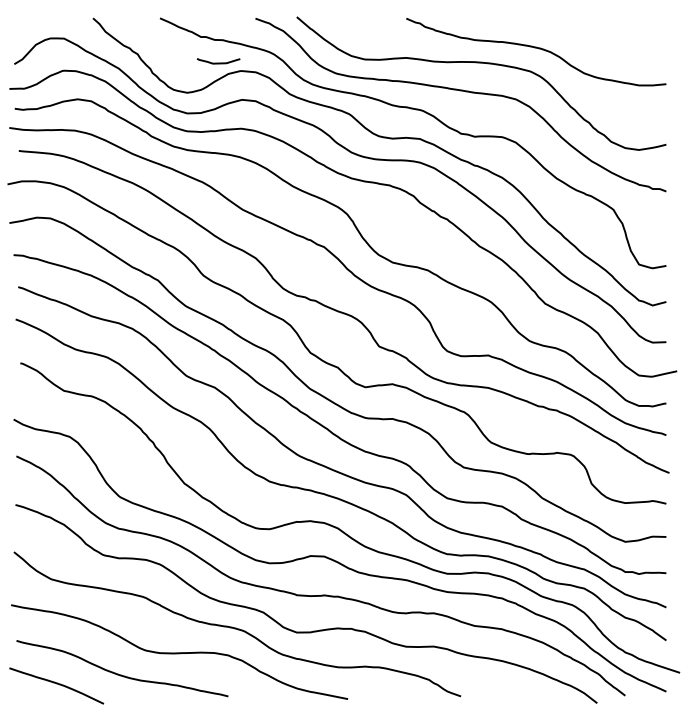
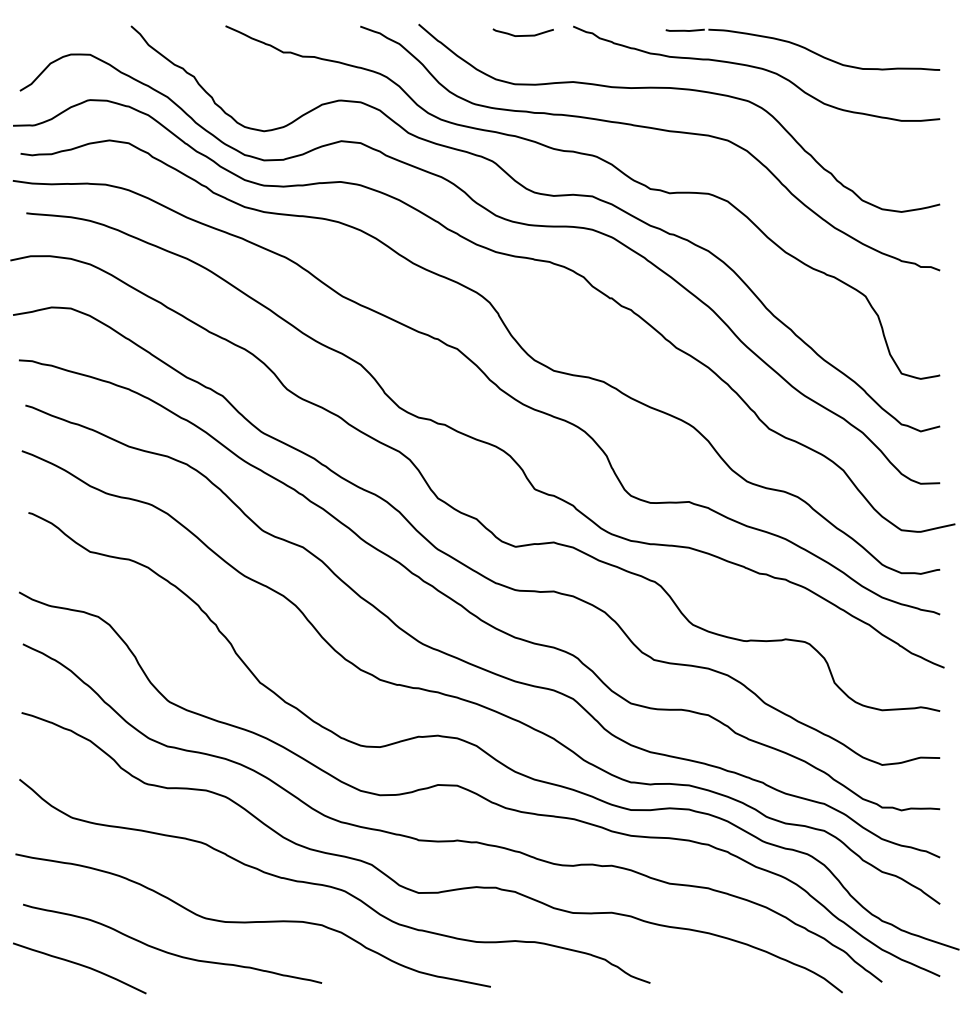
part: (568, 34) -> (802, 49), added
curve: (218, 63) -> (522, 35), moved

